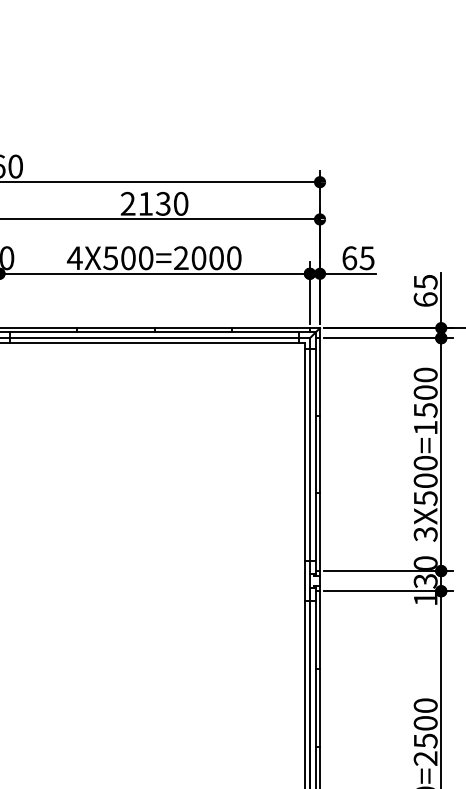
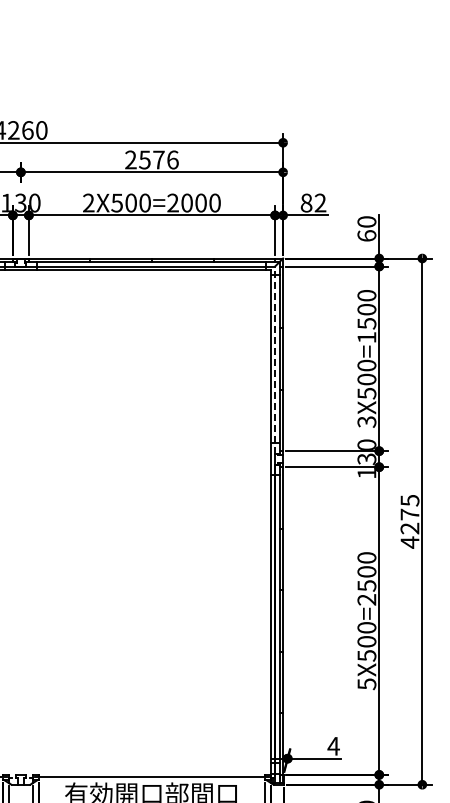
text: (162, 203) -> (158, 159), 2130 -> 2576
text: (74, 257) -> (88, 202), 4X500=2000 -> 2X500=2000
text: (358, 257) -> (313, 202), 65 -> 82
text: (425, 281) -> (366, 221), 65 -> 60
line: (310, 456) -> (275, 360), solid -> dashed

